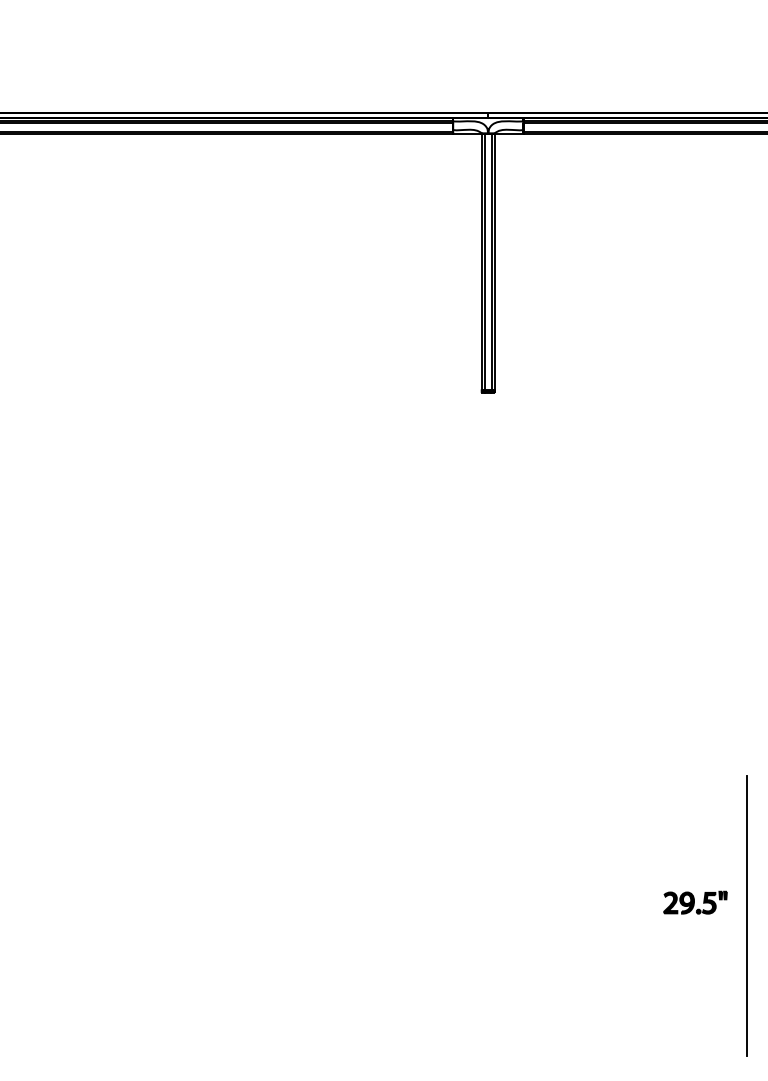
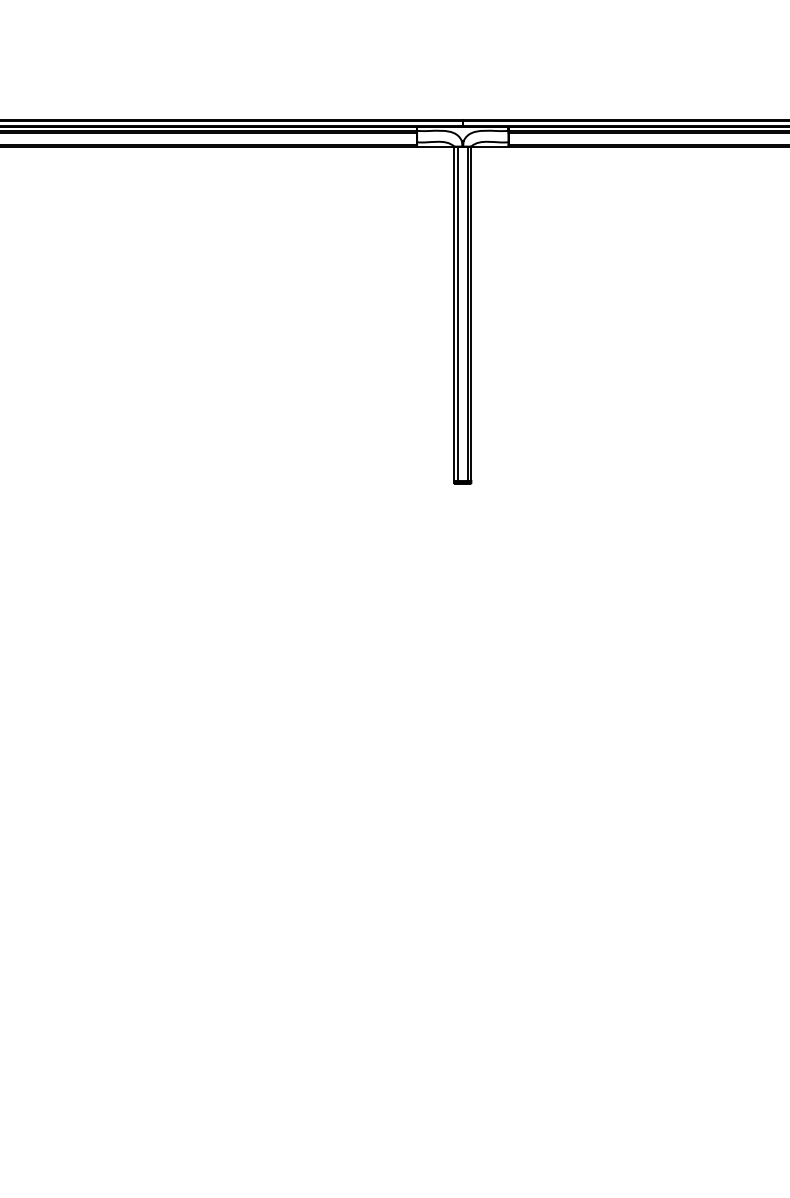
part: (695, 902) -> (732, 1147), removed

